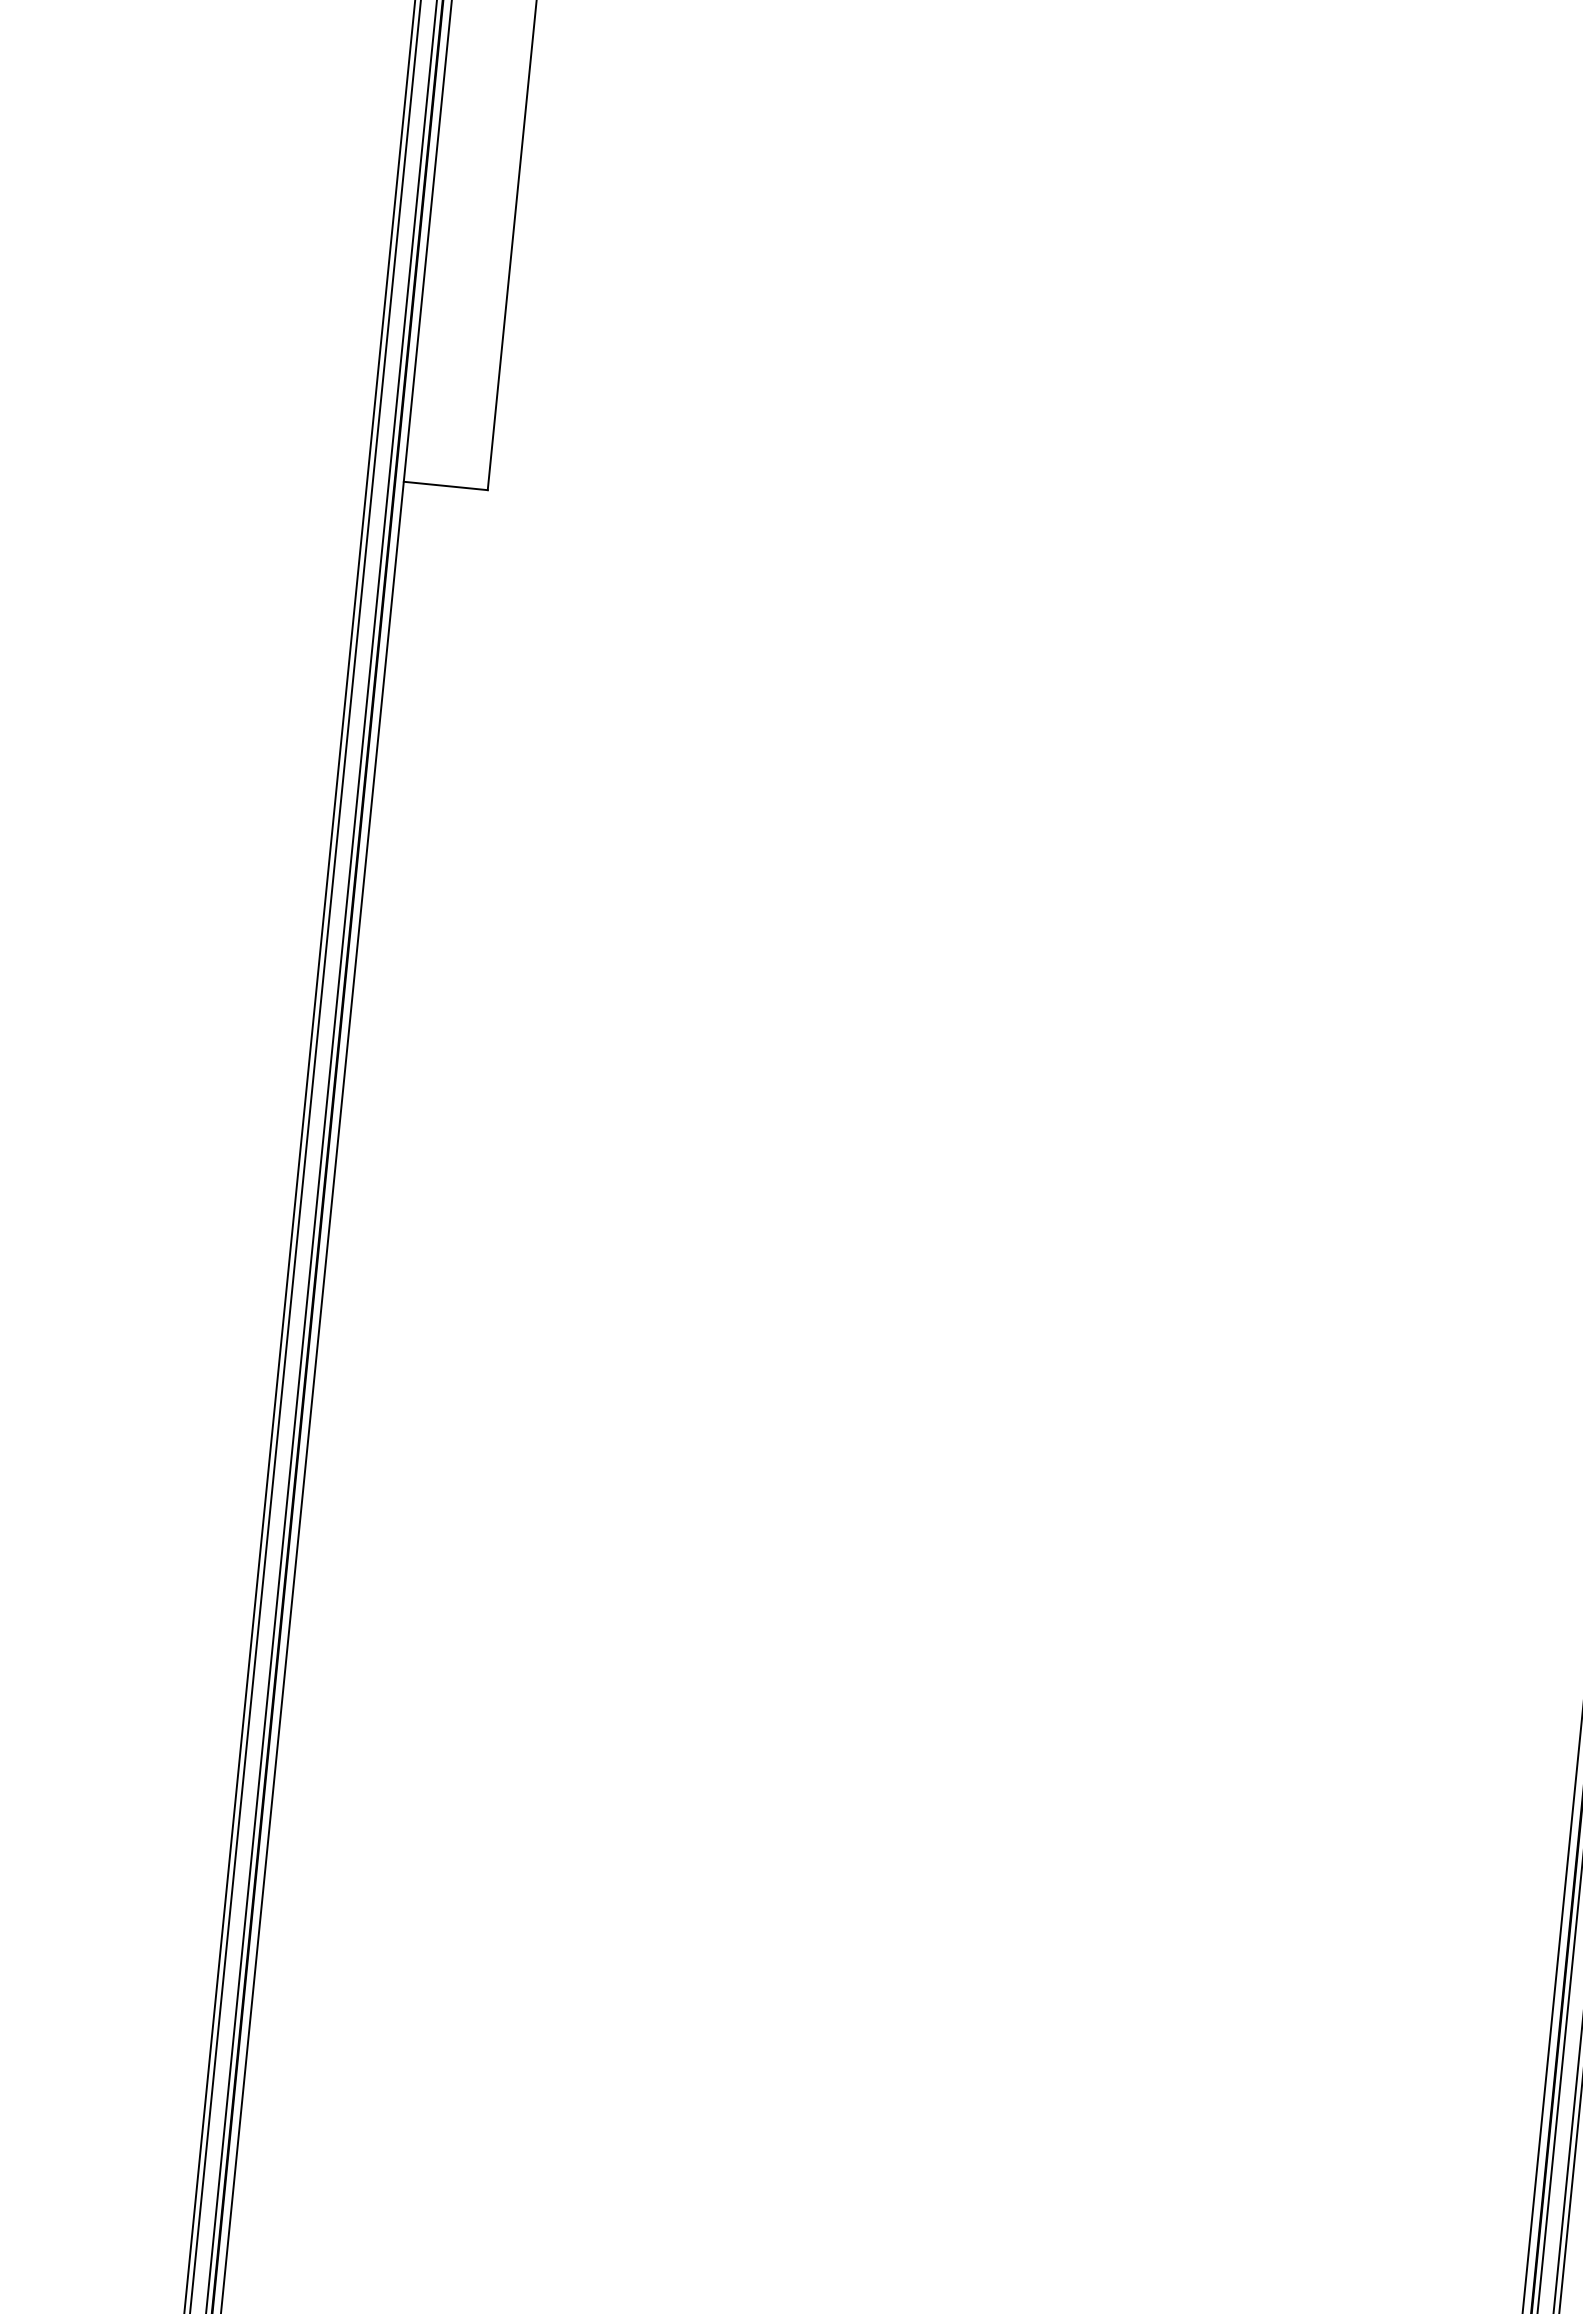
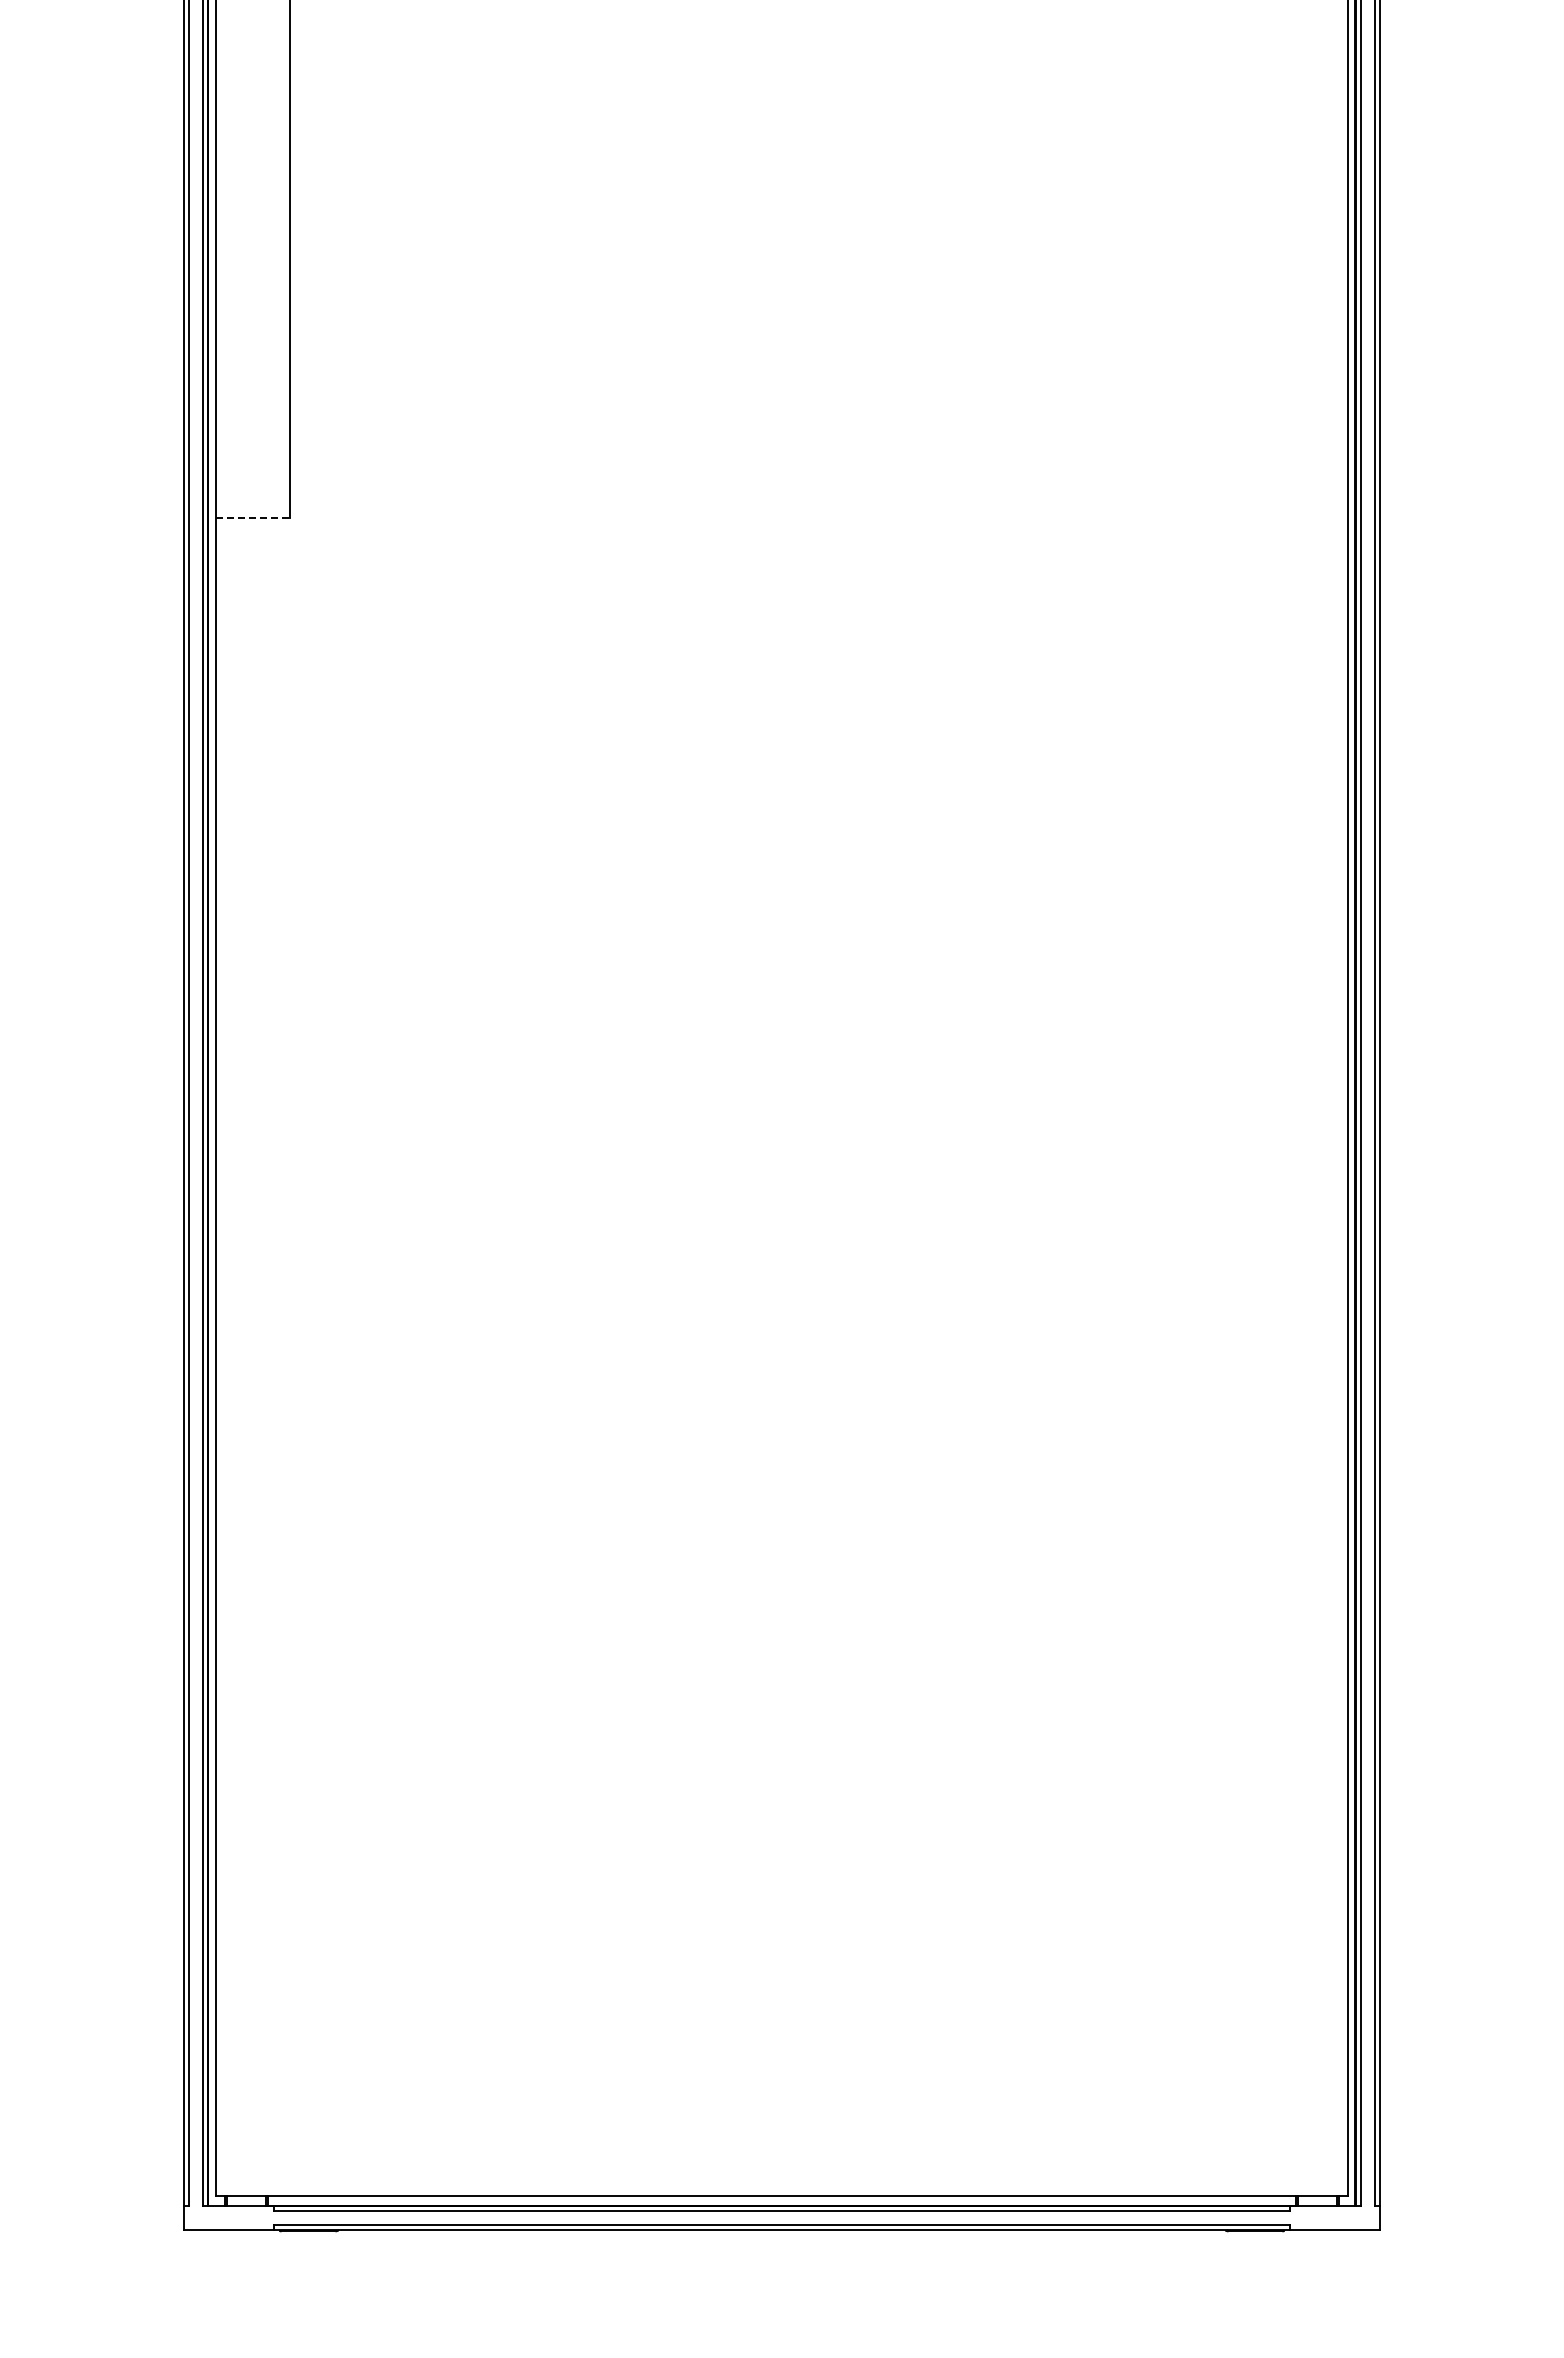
line: (445, 485) -> (252, 517), solid -> dashed

